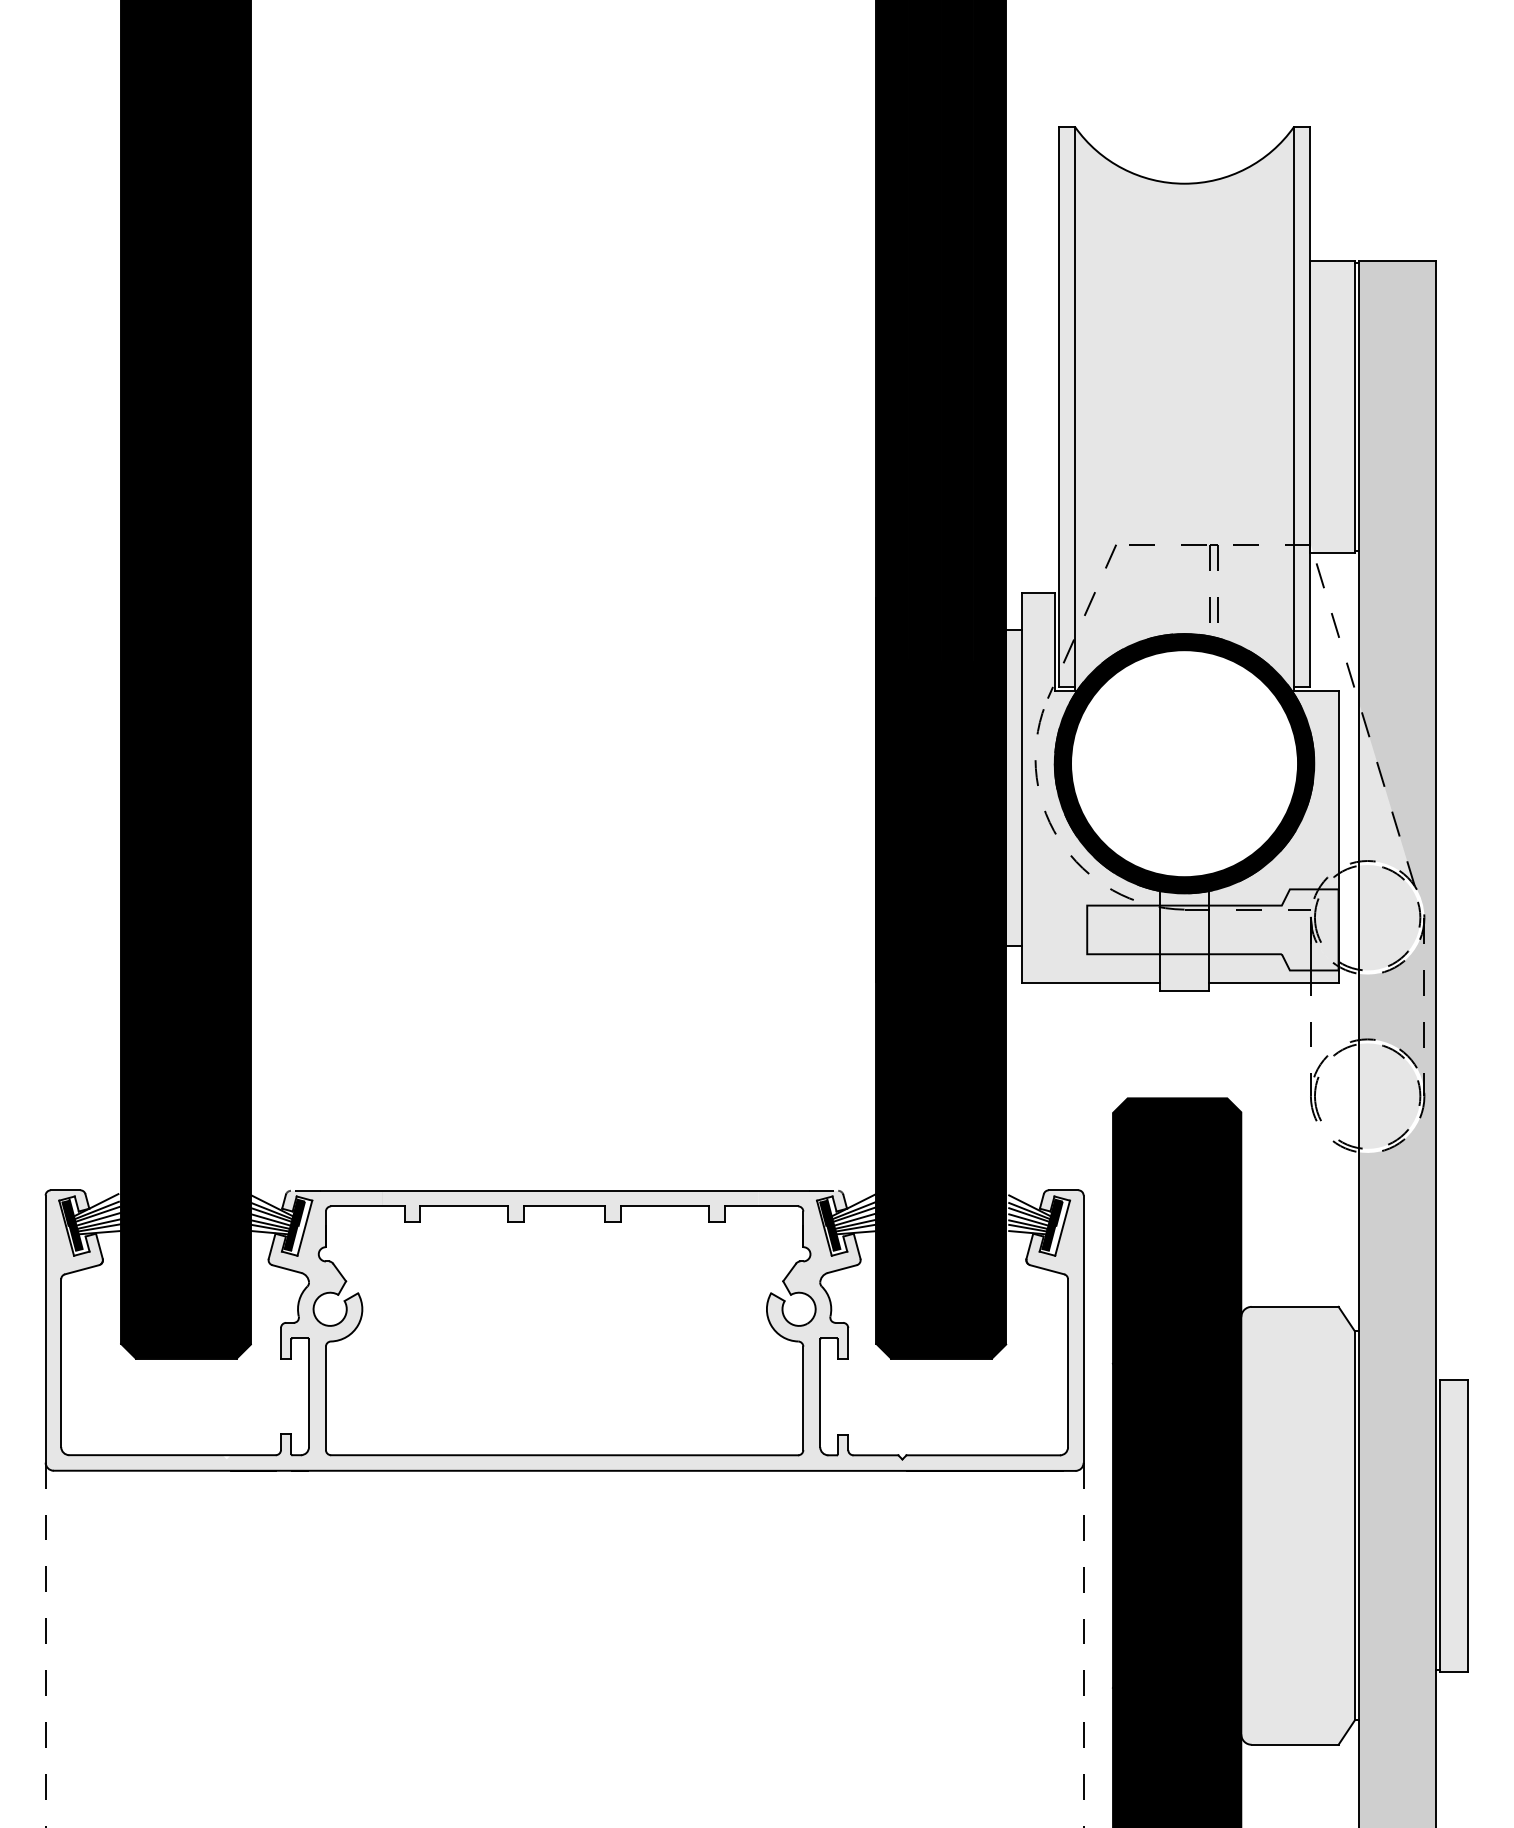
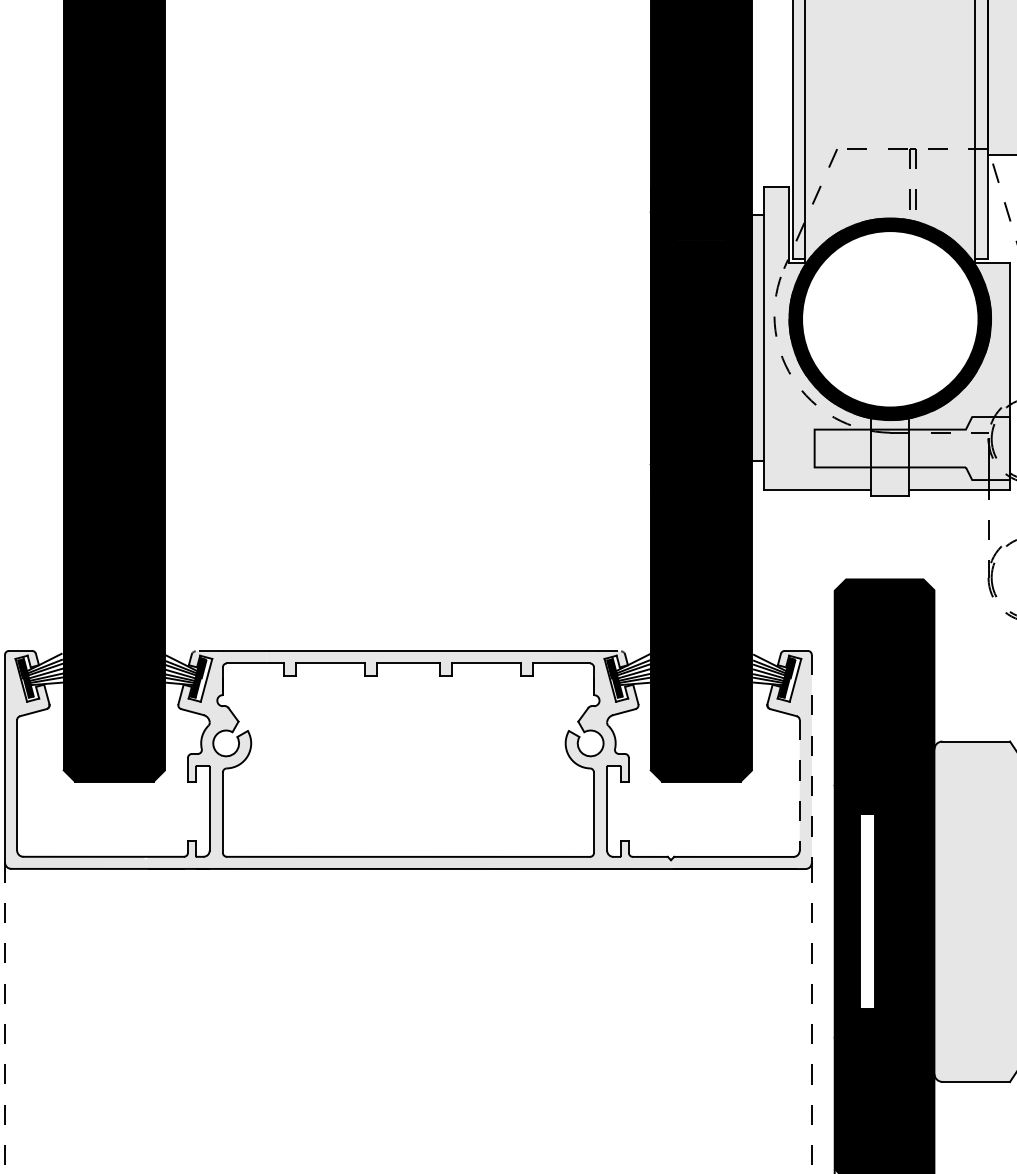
line: (1083, 1329) -> (811, 759), solid -> dashed
line: (1068, 1363) -> (800, 785), solid -> dashed
fill: (1154, 1525) -> (866, 911), removed

